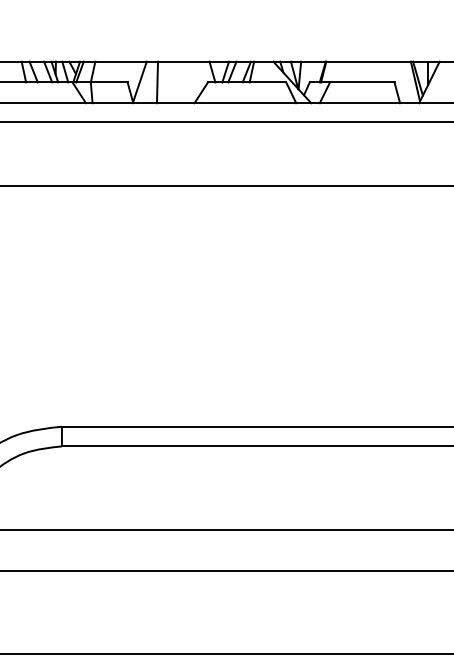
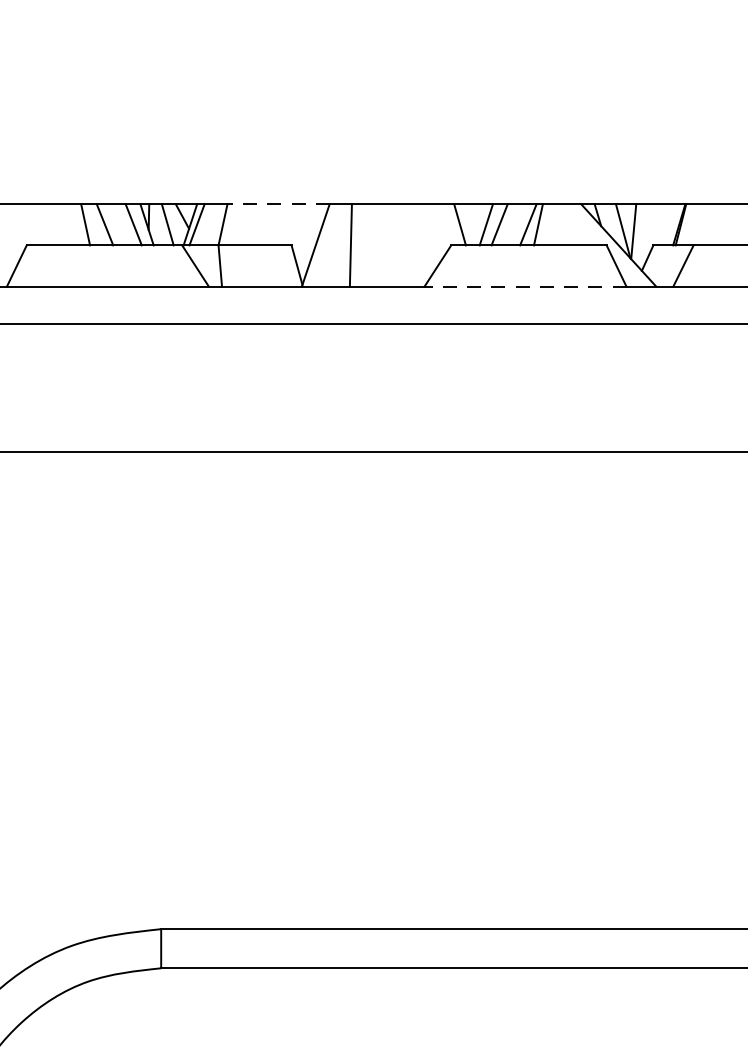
line: (121, 61) -> (279, 203), solid -> dashed
line: (245, 103) -> (525, 287), solid -> dashed

